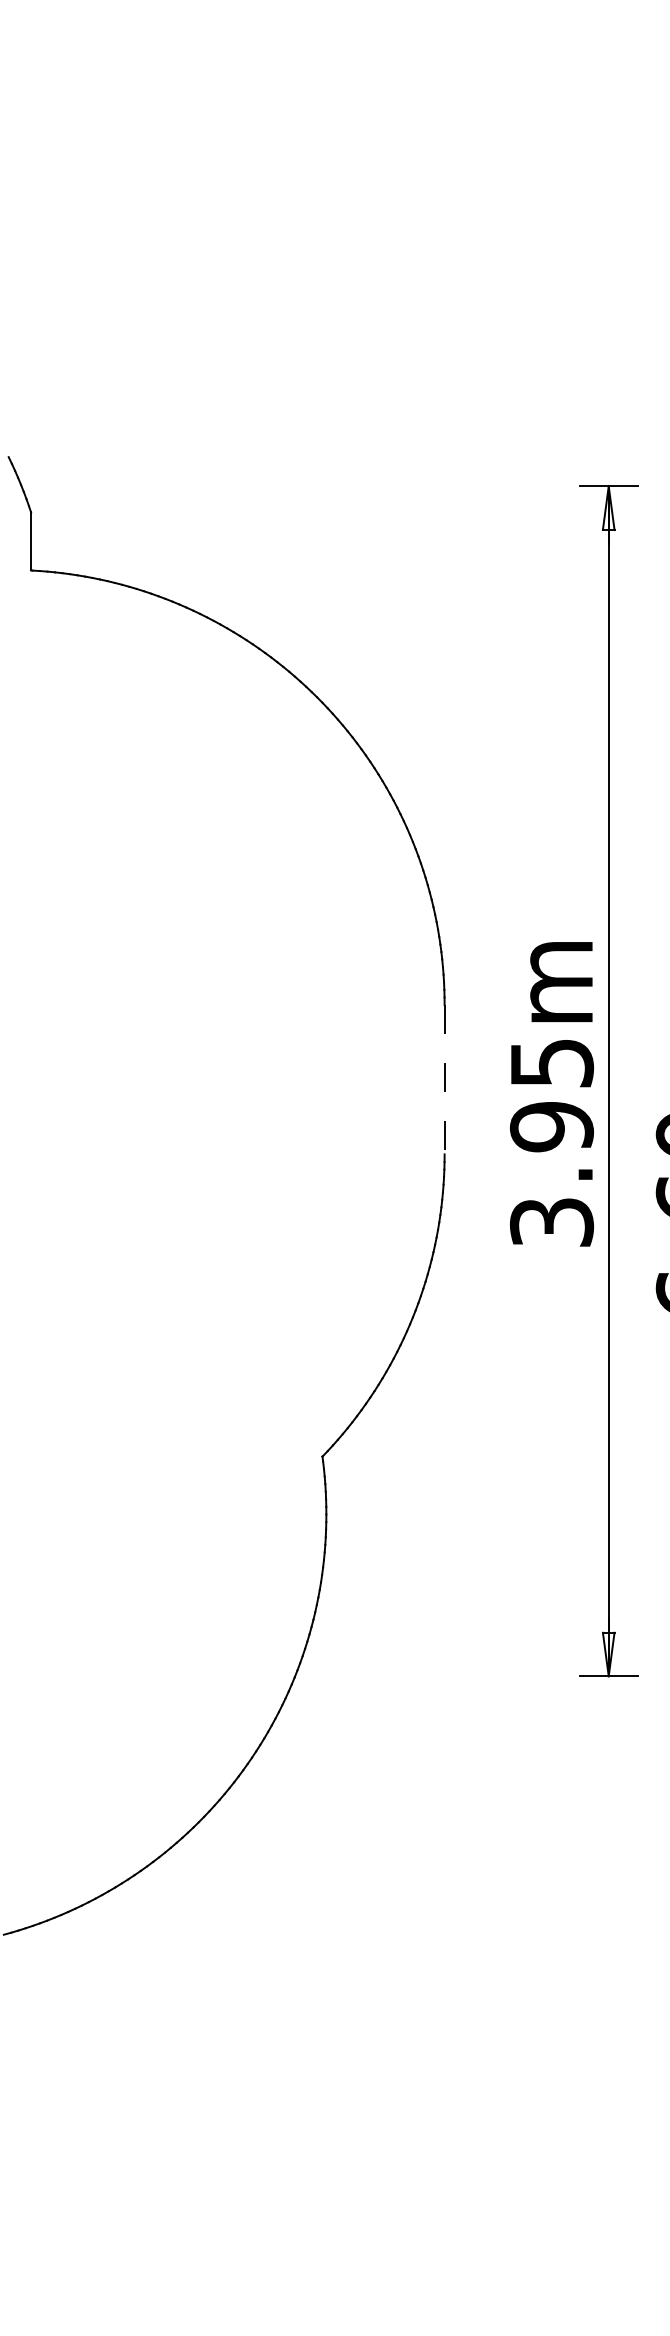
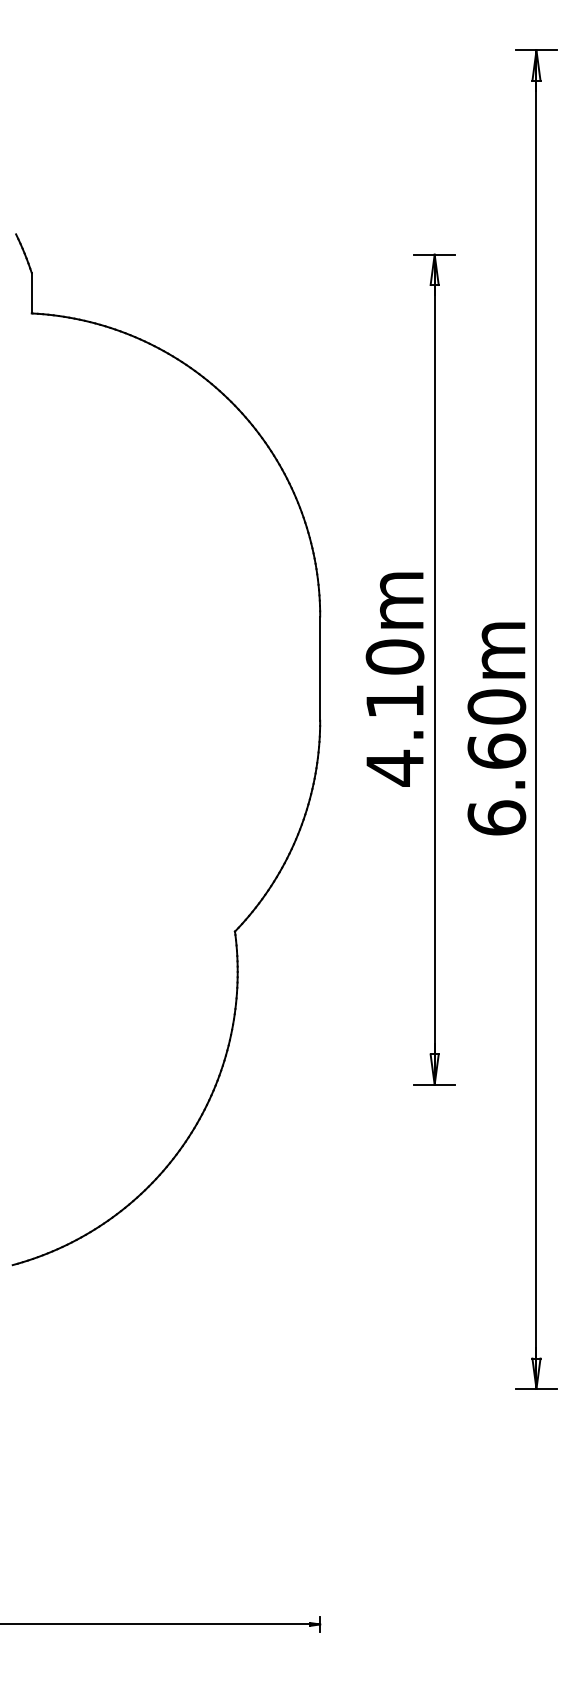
line: (445, 1080) -> (320, 669), dashed -> solid
text: (551, 1142) -> (394, 712), 3.95m -> 4.10m

